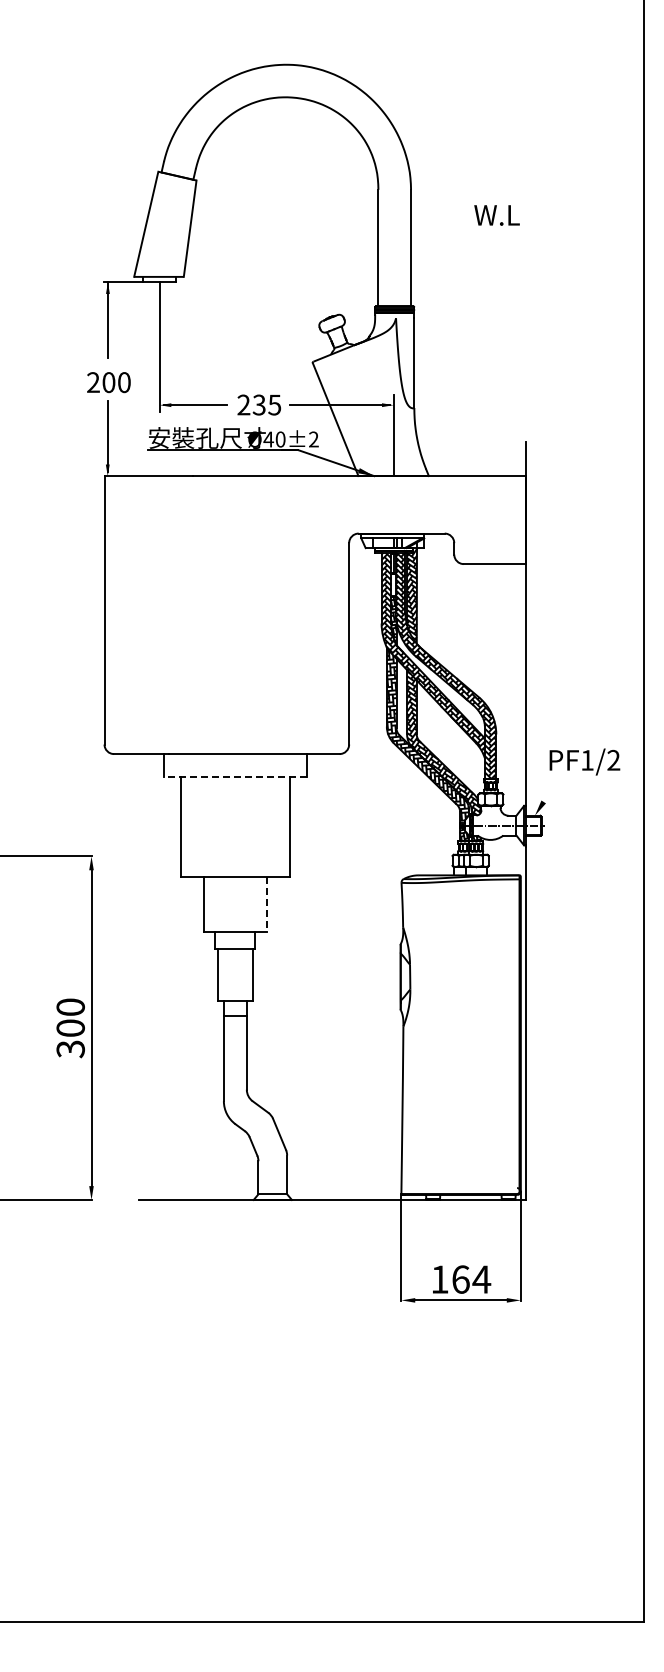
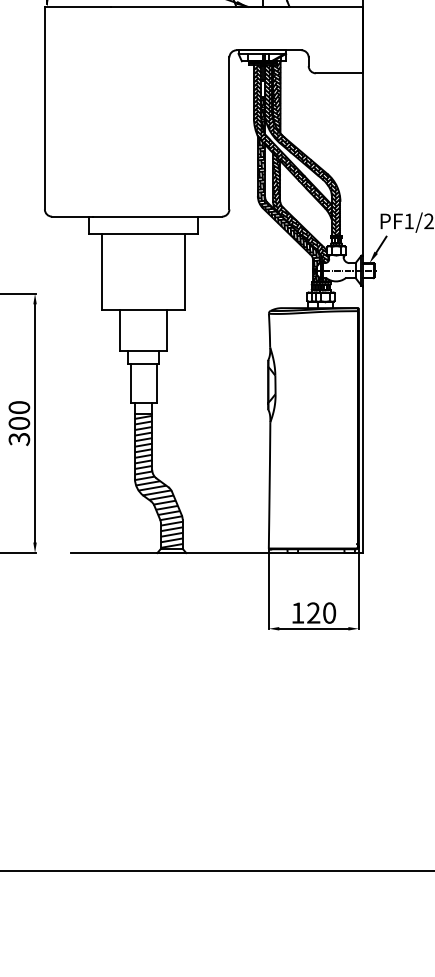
line: (235, 777) -> (143, 234), dashed -> solid
line: (550, 790) -> (381, 244), added
line: (266, 905) -> (167, 330), dashed -> solid
hatch: (255, 1105) -> (158, 481), added
text: (471, 1279) -> (321, 613), 164 -> 120

